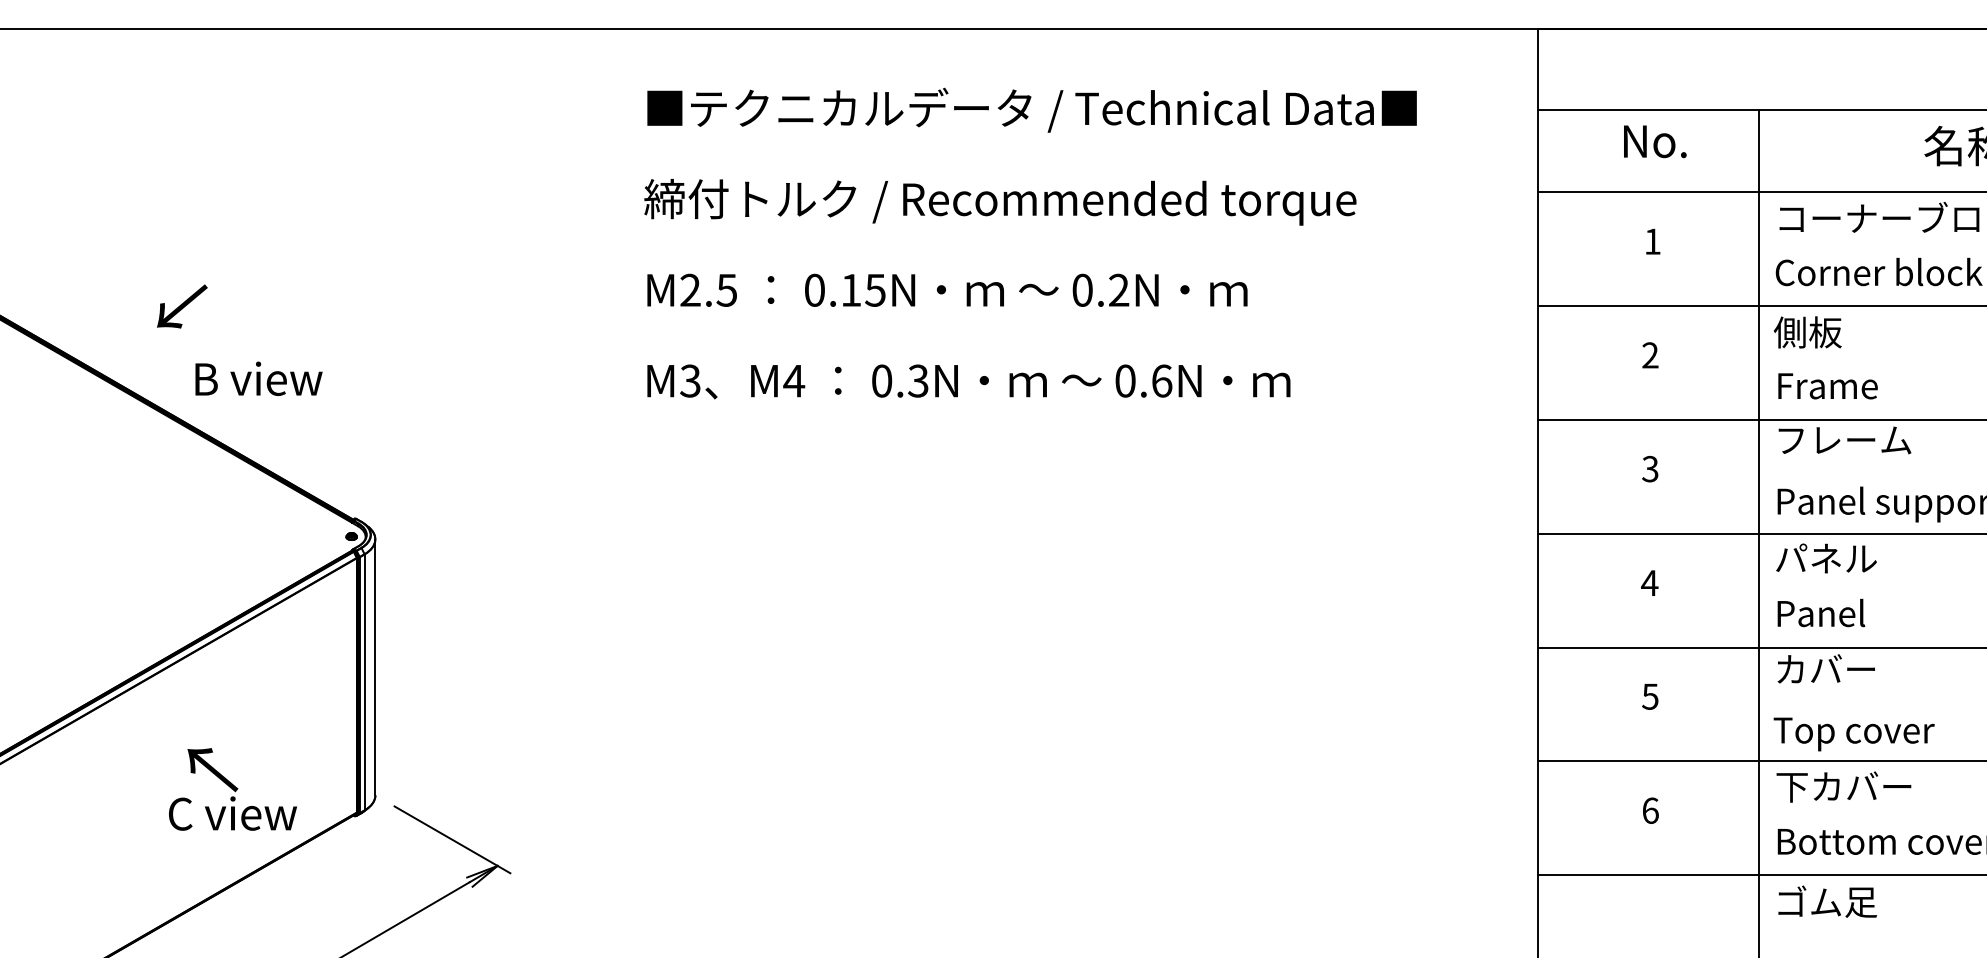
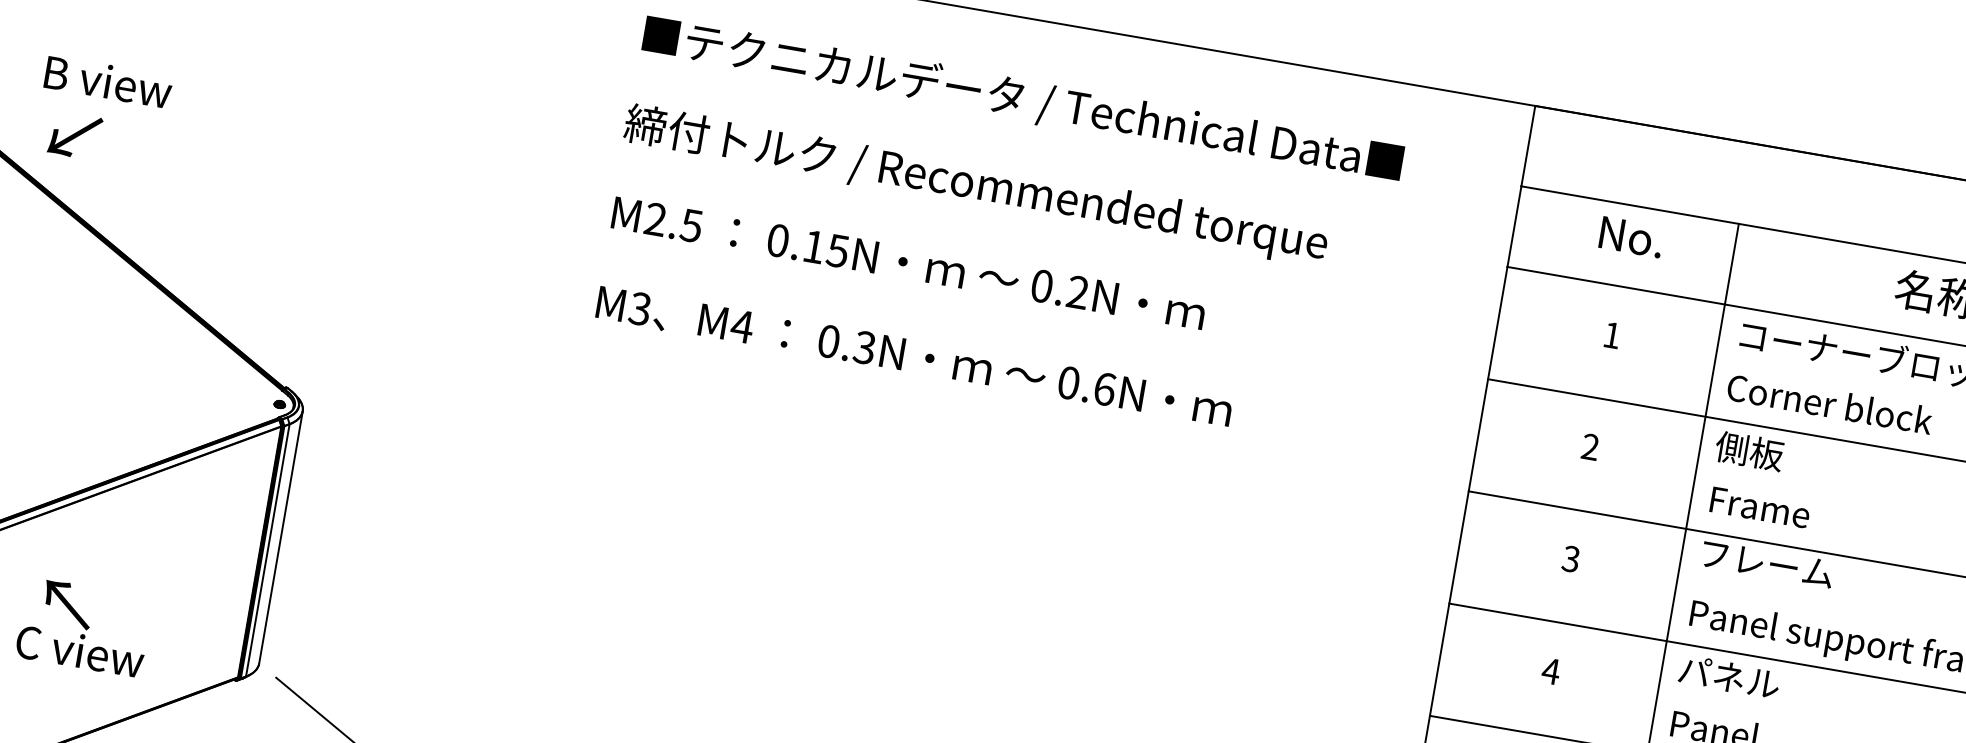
text: (182, 306) -> (75, 135), moved
text: (258, 378) -> (108, 81), moved
text: (232, 789) -> (83, 627), moved

